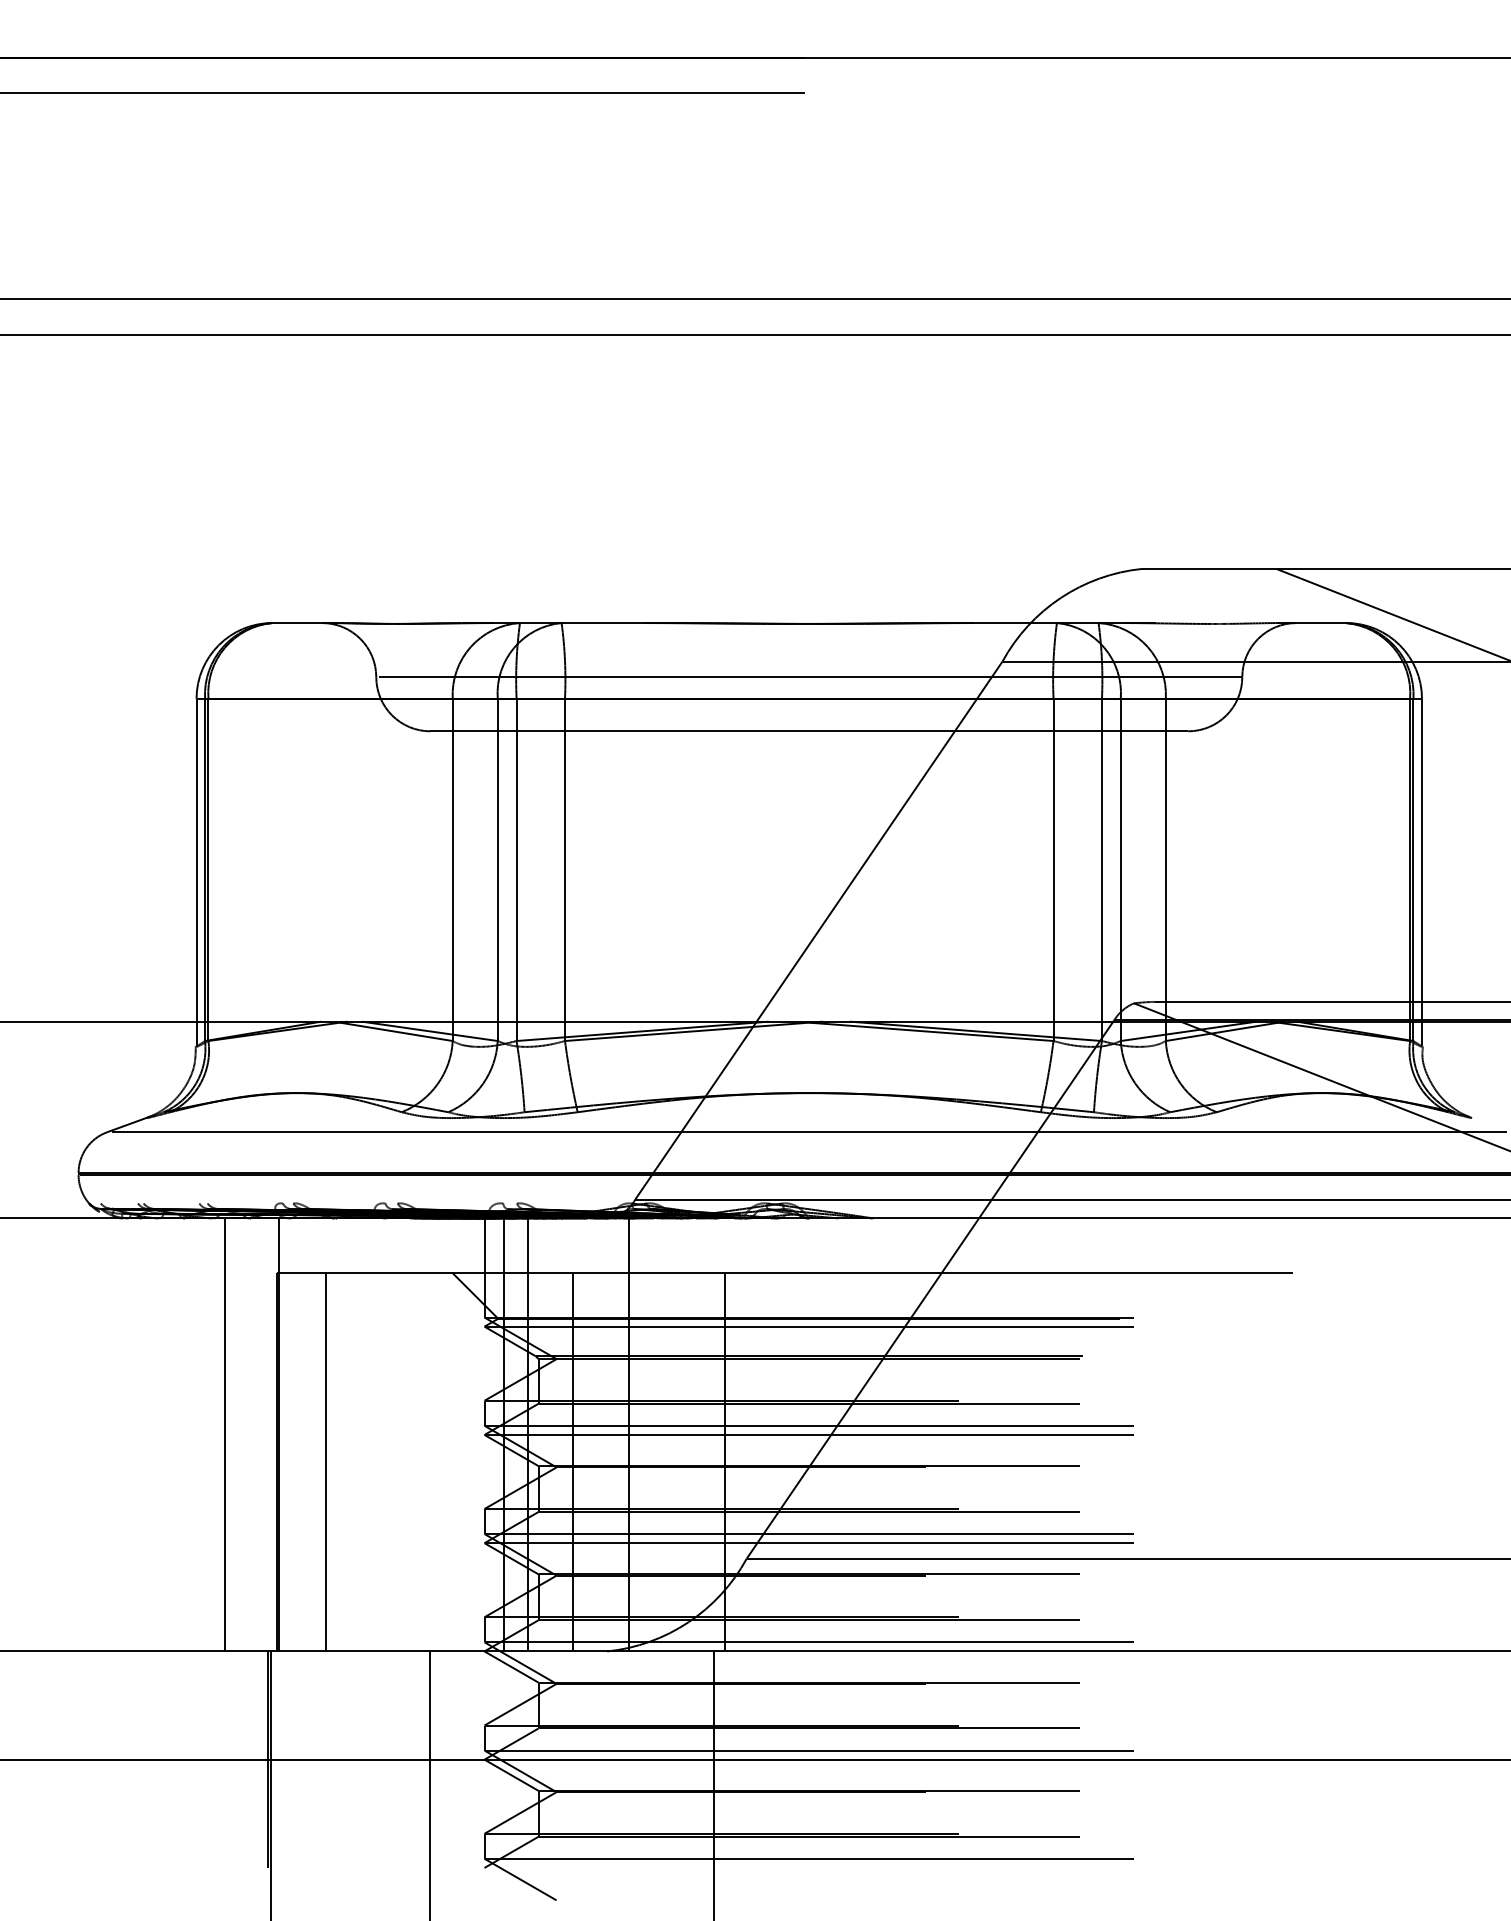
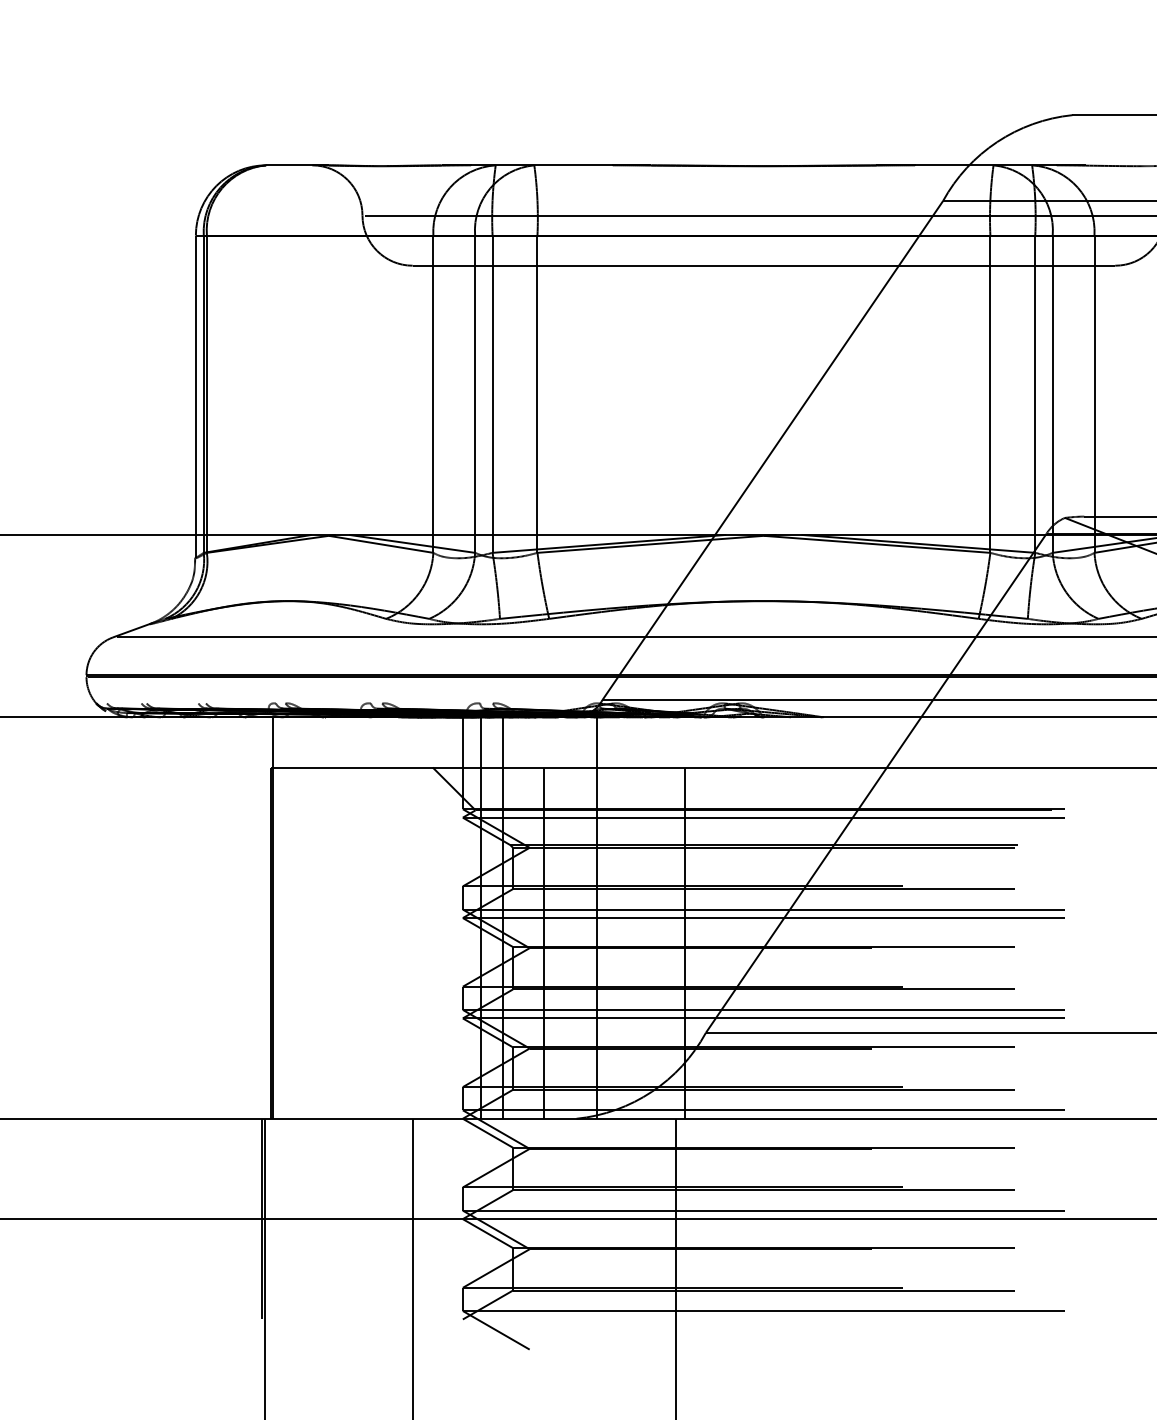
line: (225, 1434) -> (222, 917), removed
line: (325, 1461) -> (315, 942), removed

